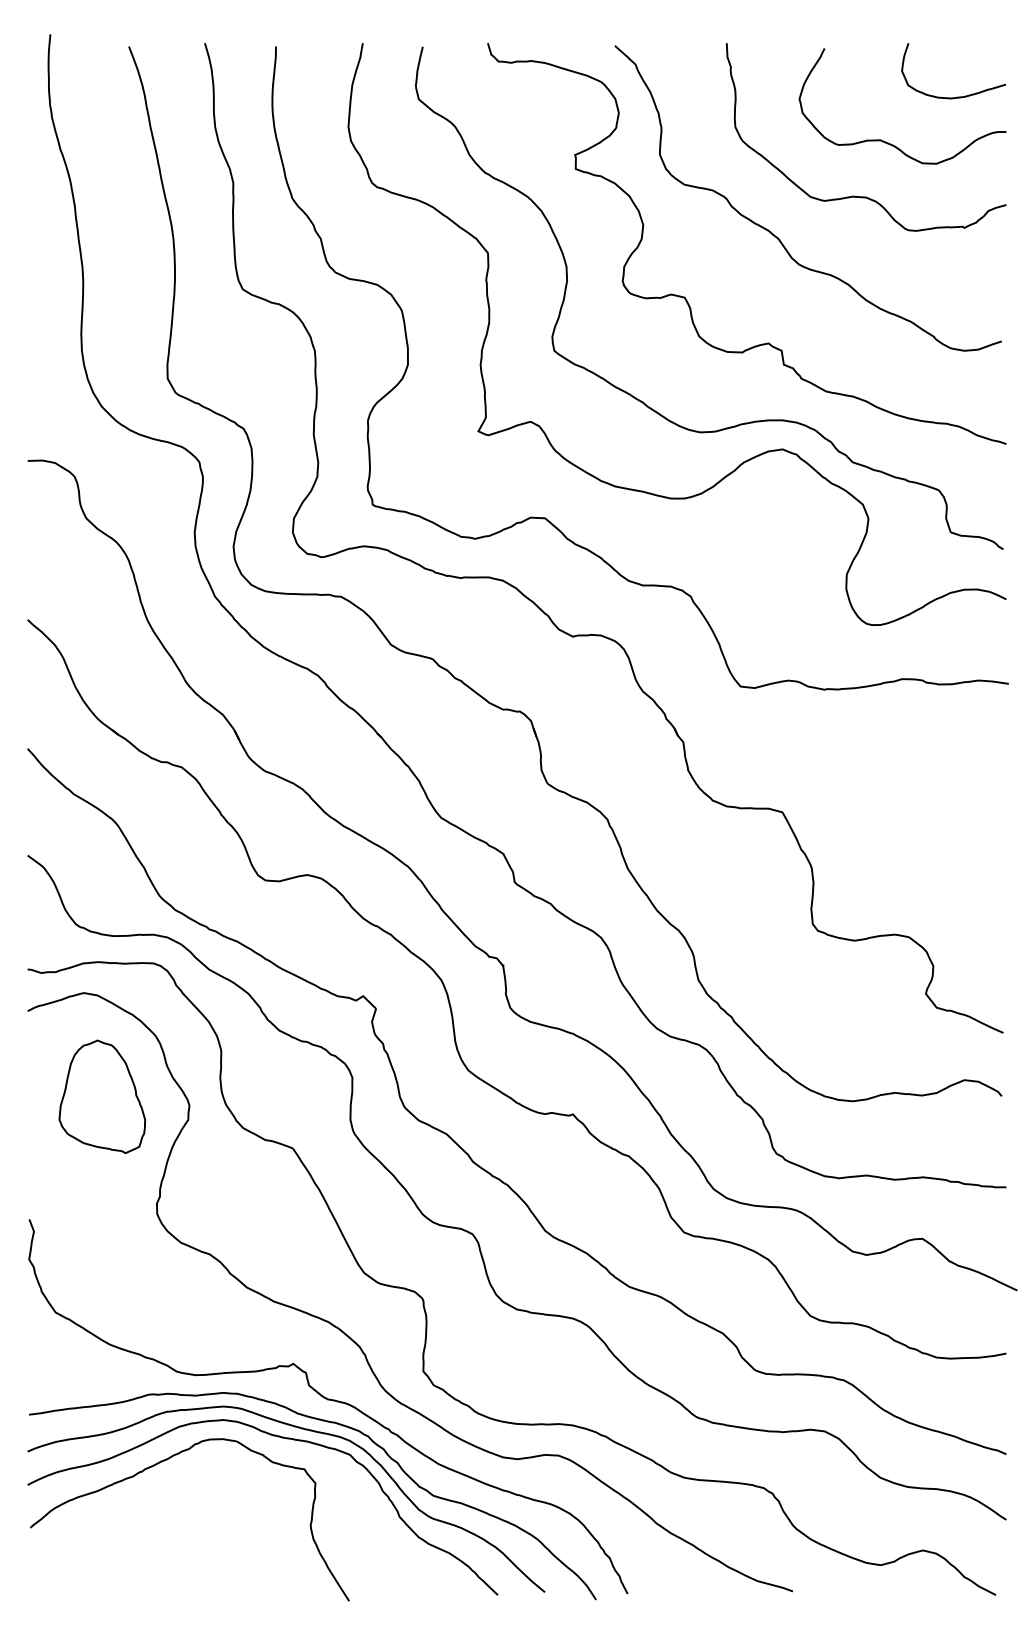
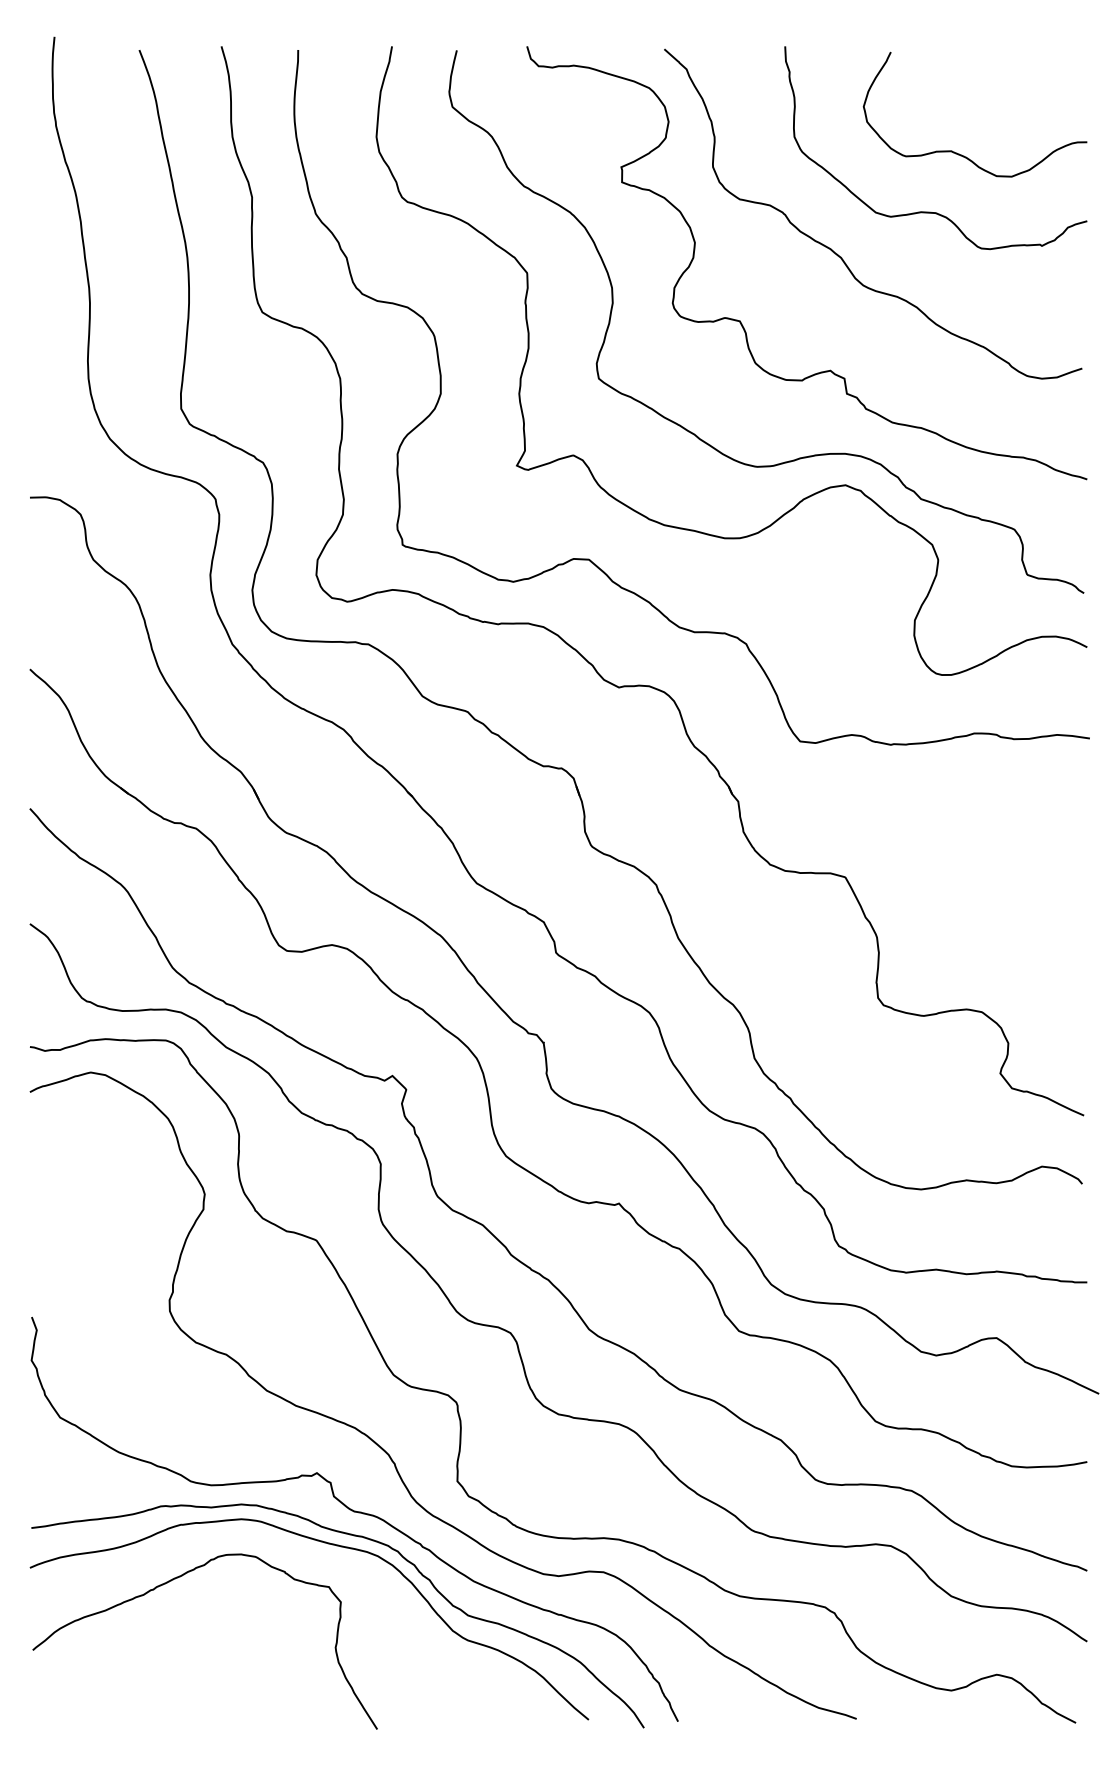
curve: (957, 96) -> (1034, 103), removed
part: (102, 1096) -> (110, 1184), removed
curve: (281, 1438) -> (304, 1553), removed

